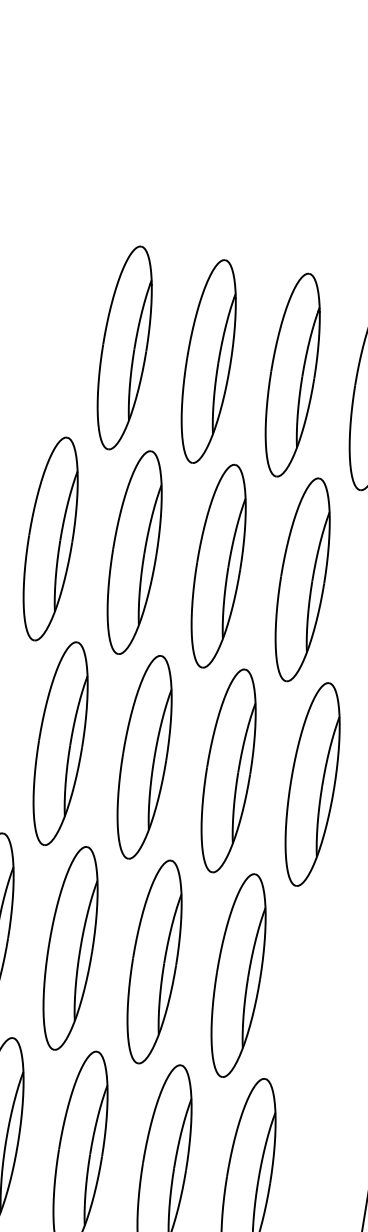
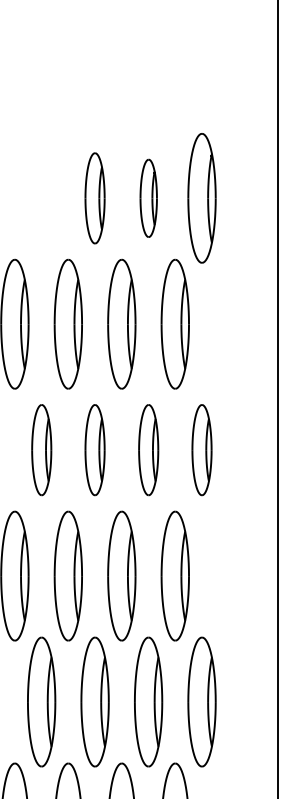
part: (124, 348) -> (41, 198), removed
part: (207, 361) -> (94, 198), size x0.7
part: (292, 375) -> (148, 198), size x0.6
part: (60, 742) -> (41, 449), size x0.7
part: (143, 756) -> (94, 449), size x0.7
part: (228, 769) -> (148, 449), size x0.7
part: (311, 783) -> (201, 449), size x0.7

